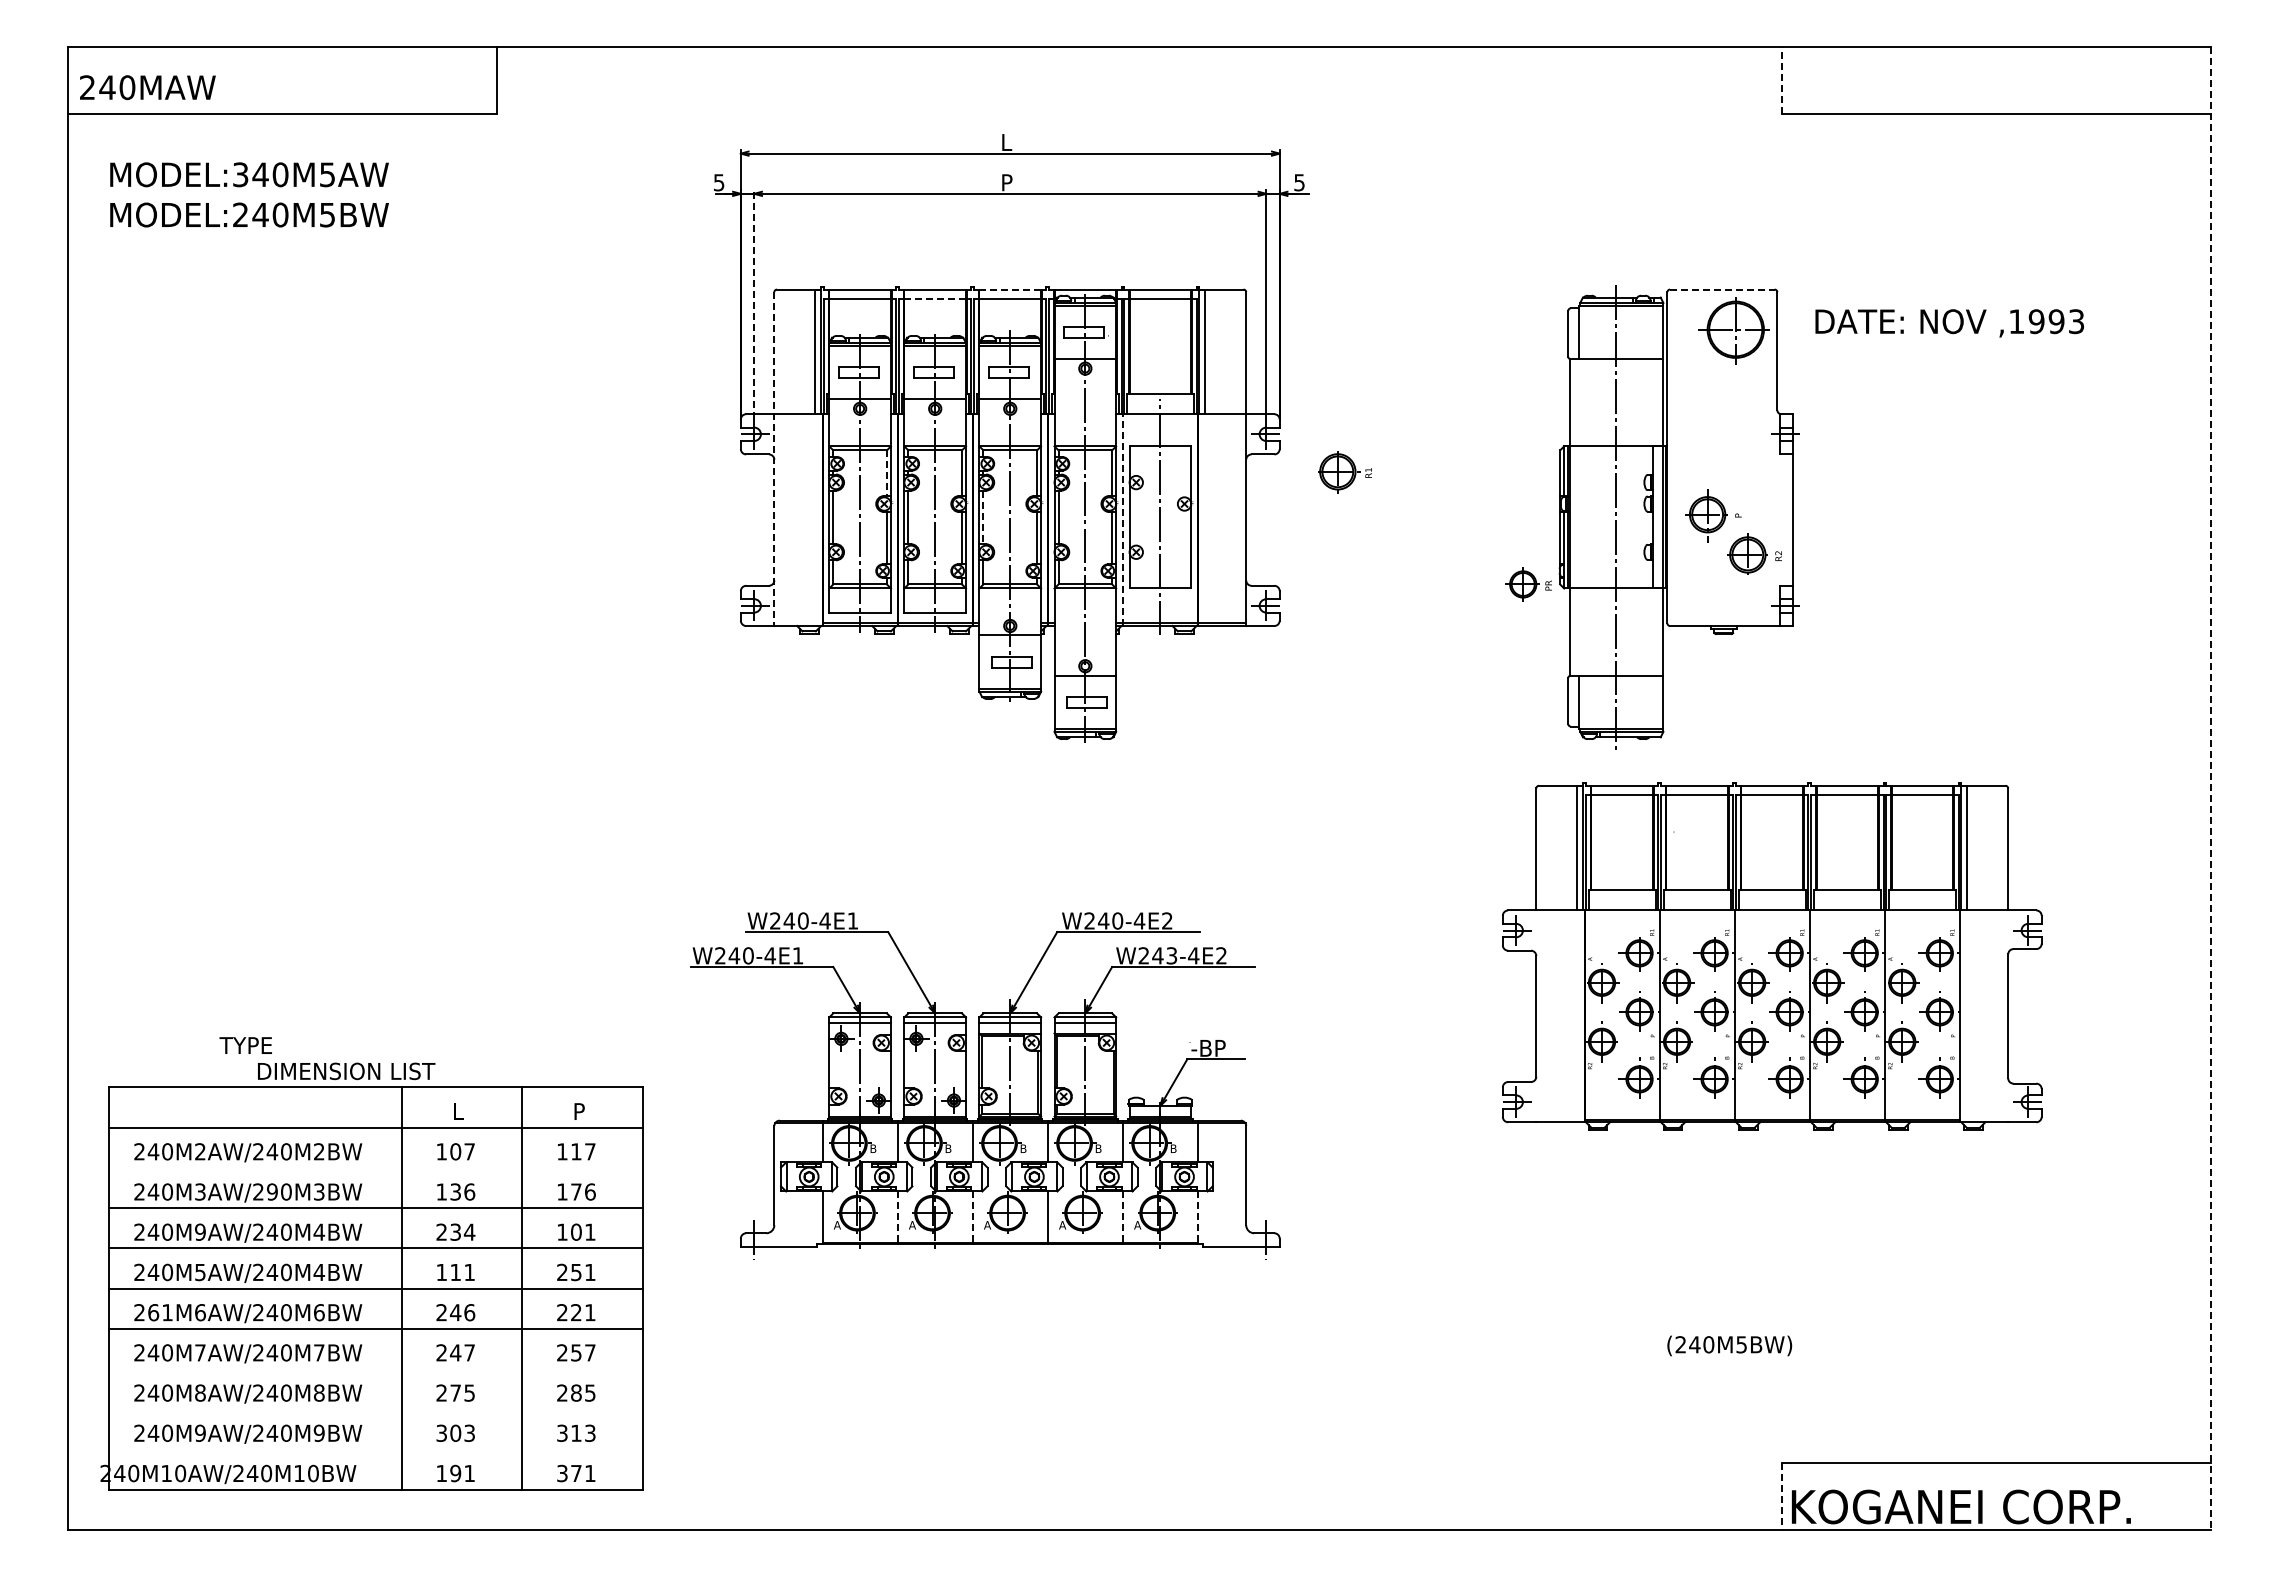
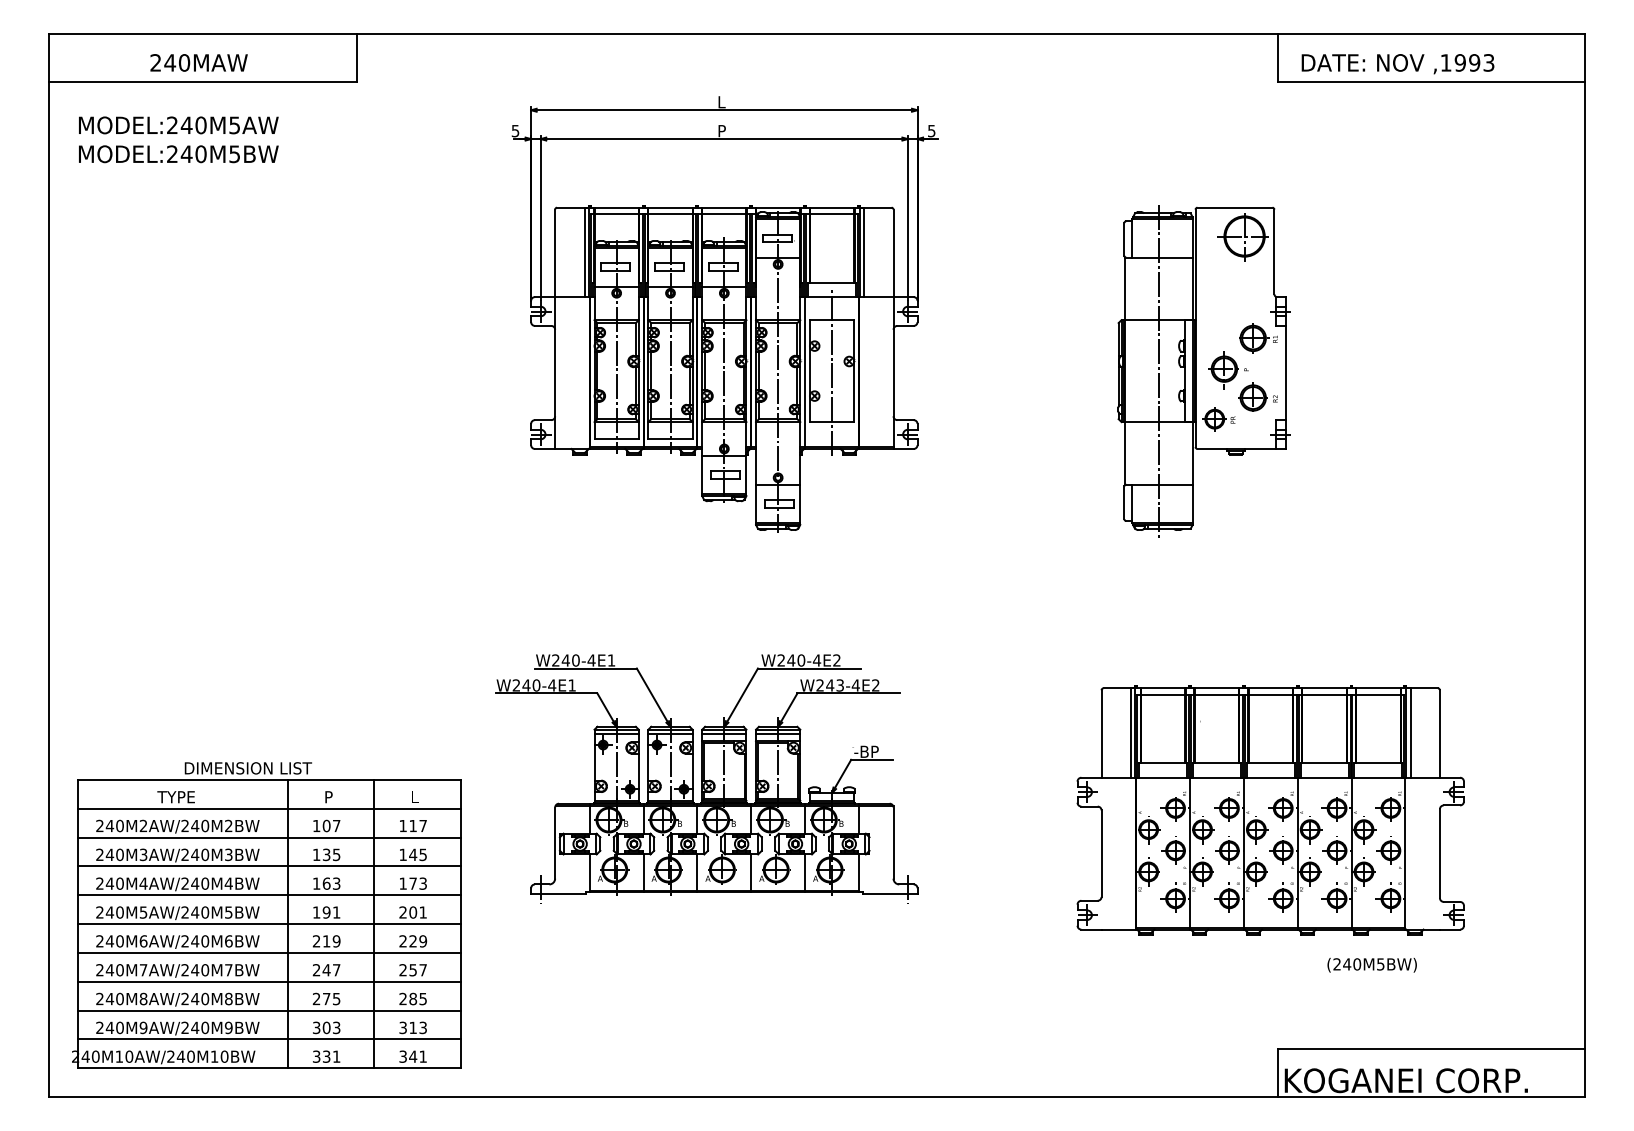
line: (1781, 80) -> (1277, 57), dashed -> solid
text: (147, 87) -> (198, 62), moved
text: (240, 174) -> (172, 125), MODEL:340M5AW -> MODEL:240M5AW
line: (1010, 289) -> (724, 207), dashed -> solid
line: (1722, 289) -> (1235, 207), dashed -> solid
line: (935, 298) -> (670, 214), dashed -> solid
line: (754, 303) -> (540, 217), dashed -> solid
text: (1949, 323) -> (1397, 64), moved
line: (774, 459) -> (555, 329), dashed -> solid
part: (1344, 472) -> (1258, 338), moved
line: (886, 473) -> (635, 339), dashed -> solid
line: (983, 517) -> (705, 371), dashed -> solid
line: (1122, 520) -> (804, 373), dashed -> solid
part: (1528, 584) -> (1218, 419), moved
line: (2210, 788) -> (1585, 565), dashed -> solid
part: (1772, 956) -> (1270, 810), moved
text: (245, 1045) -> (175, 797), moved
text: (459, 1111) -> (329, 797), L -> P
text: (579, 1111) -> (415, 797), P -> L
line: (375, 1167) -> (269, 837), added
text: (272, 1191) -> (195, 854), 240M3AW/290M3BW -> 240M3AW/240M3BW
text: (469, 1191) -> (336, 854), 136 -> 135
text: (582, 1191) -> (417, 854), 176 -> 145
line: (897, 1218) -> (643, 873), dashed -> solid
line: (972, 1218) -> (697, 873), dashed -> solid
line: (1122, 1218) -> (804, 873), dashed -> solid
line: (1197, 1218) -> (858, 873), dashed -> solid
text: (200, 1231) -> (143, 883), 240M9AW/240M4BW -> 240M4AW/240M4BW
text: (455, 1231) -> (326, 883), 234 -> 163
text: (583, 1231) -> (418, 883), 101 -> 173
text: (319, 1272) -> (228, 912), 240M5AW/240M4BW -> 240M5AW/240M5BW
text: (455, 1272) -> (326, 912), 111 -> 191
text: (576, 1272) -> (413, 912), 251 -> 201
text: (160, 1312) -> (114, 941), 261M6AW/240M6BW -> 240M6AW/240M6BW
text: (462, 1312) -> (331, 941), 246 -> 219
text: (589, 1312) -> (422, 941), 221 -> 229
text: (1729, 1345) -> (1372, 964), moved
line: (375, 1368) -> (269, 981), added
line: (375, 1409) -> (269, 1010), added
line: (375, 1449) -> (269, 1039), added
text: (448, 1473) -> (321, 1056), 191 -> 331
text: (576, 1473) -> (413, 1056), 371 -> 341
line: (1781, 1496) -> (1277, 1073), dashed -> solid

